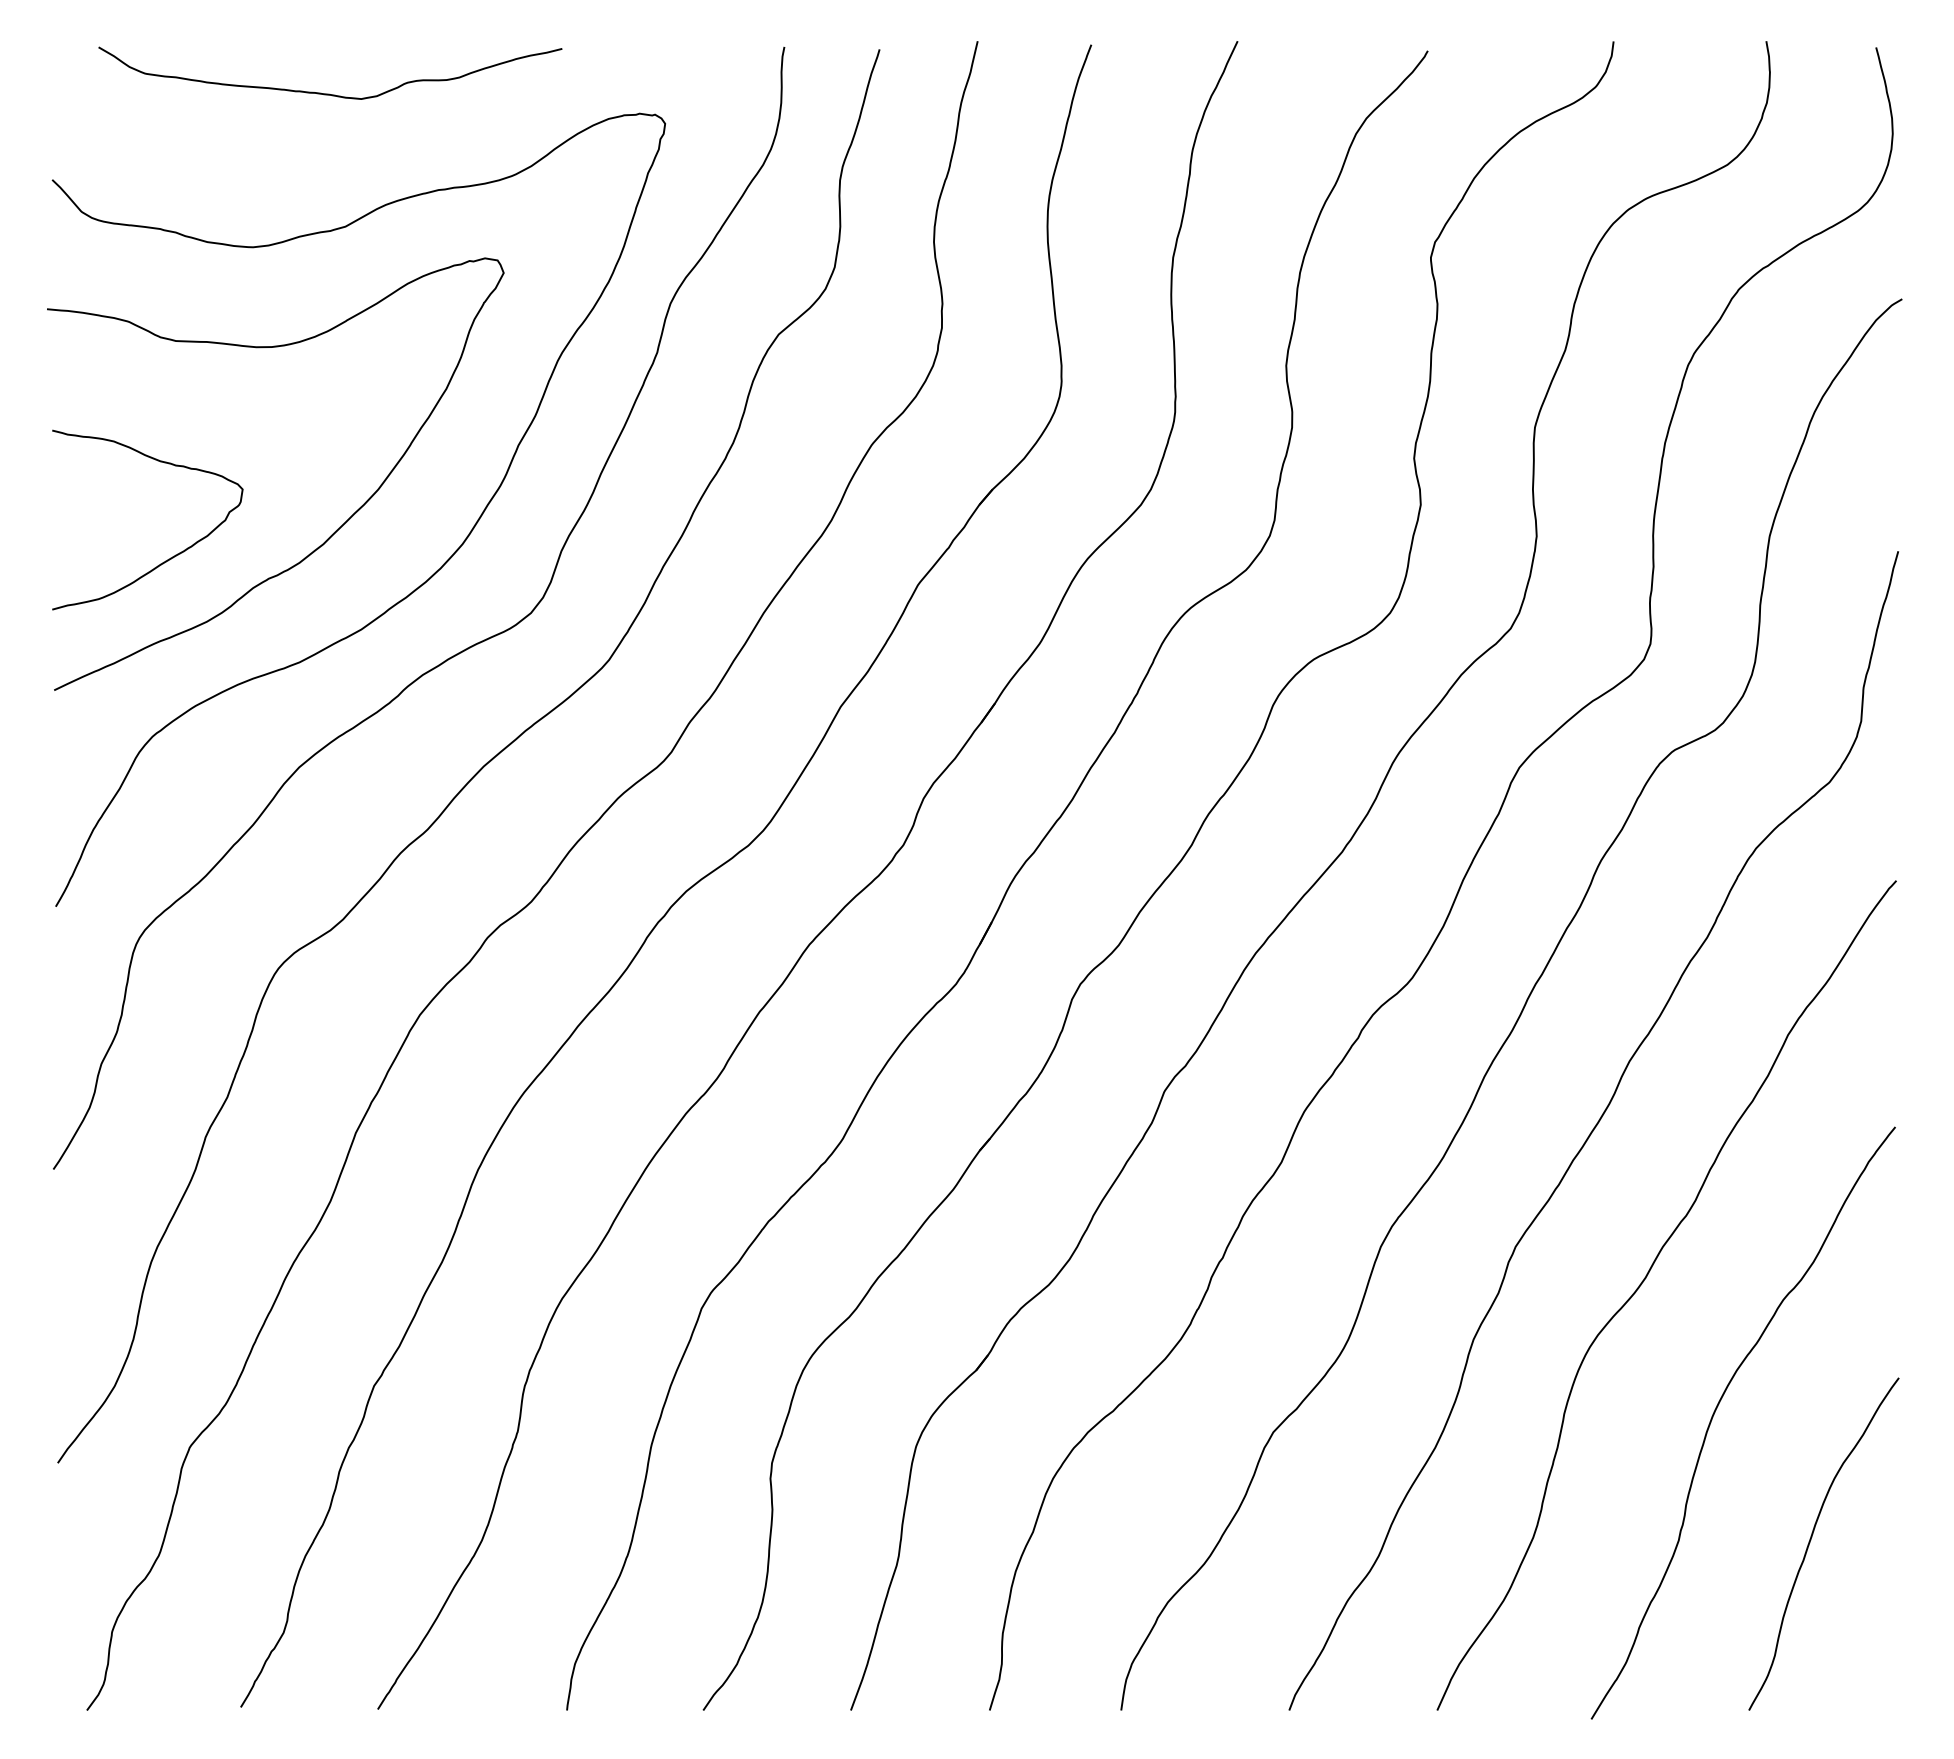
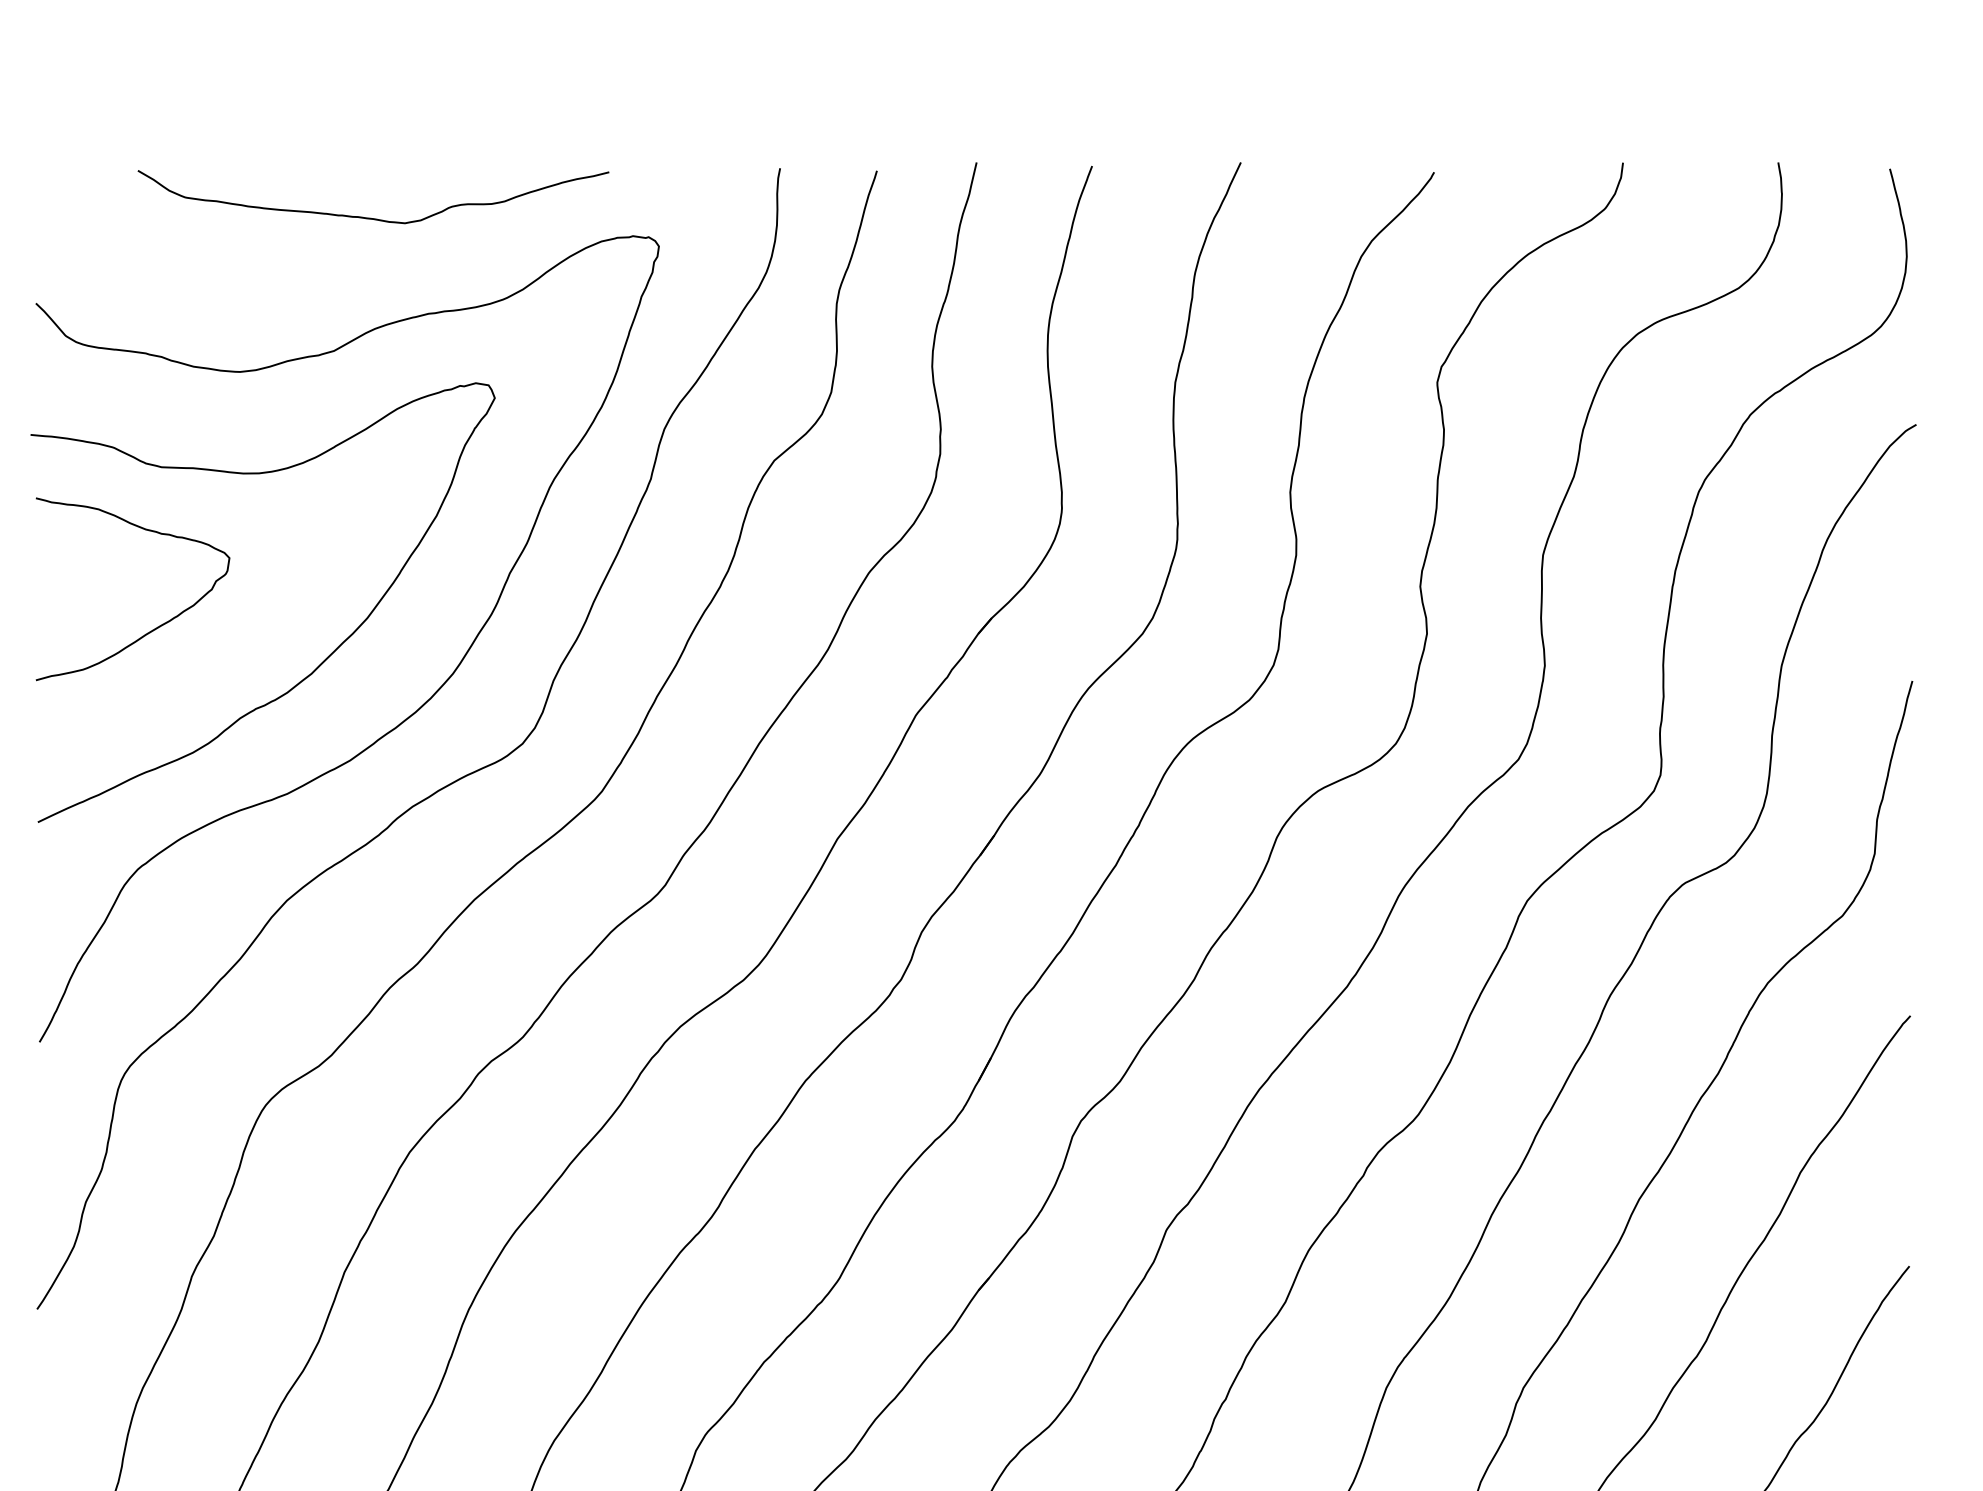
curve: (329, 93) -> (372, 217), moved
curve: (170, 557) -> (156, 627), moved

